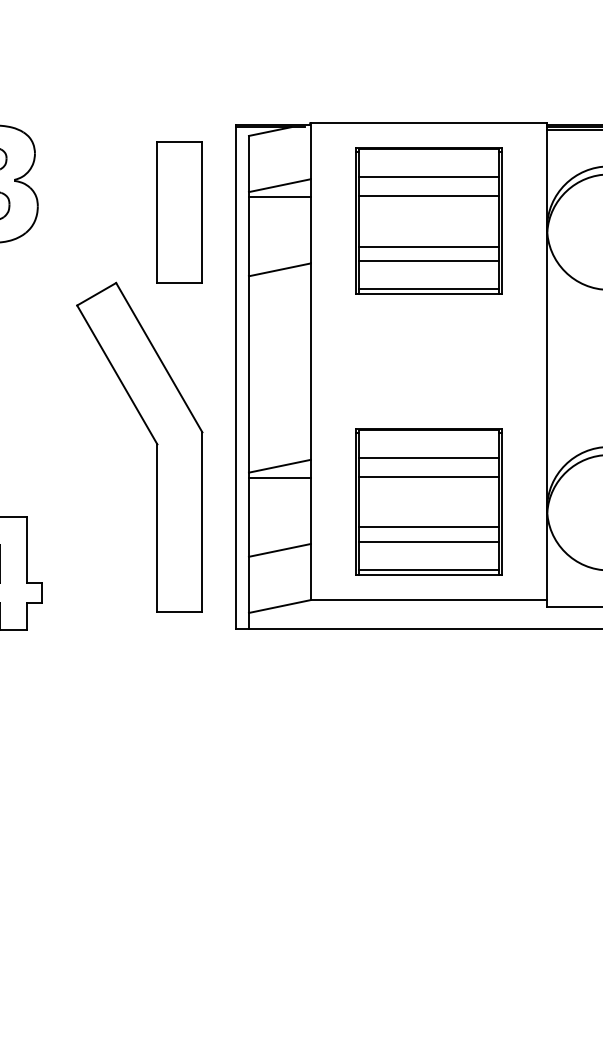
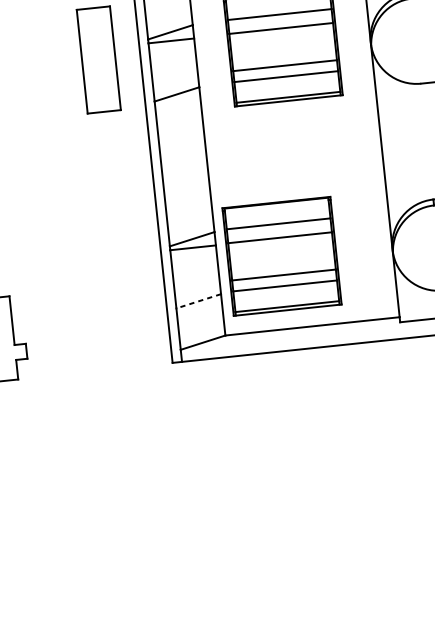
part: (152, 438) -> (96, 228), removed
part: (428, 501) -> (281, 256), moved
line: (279, 550) -> (198, 301), solid -> dashed

